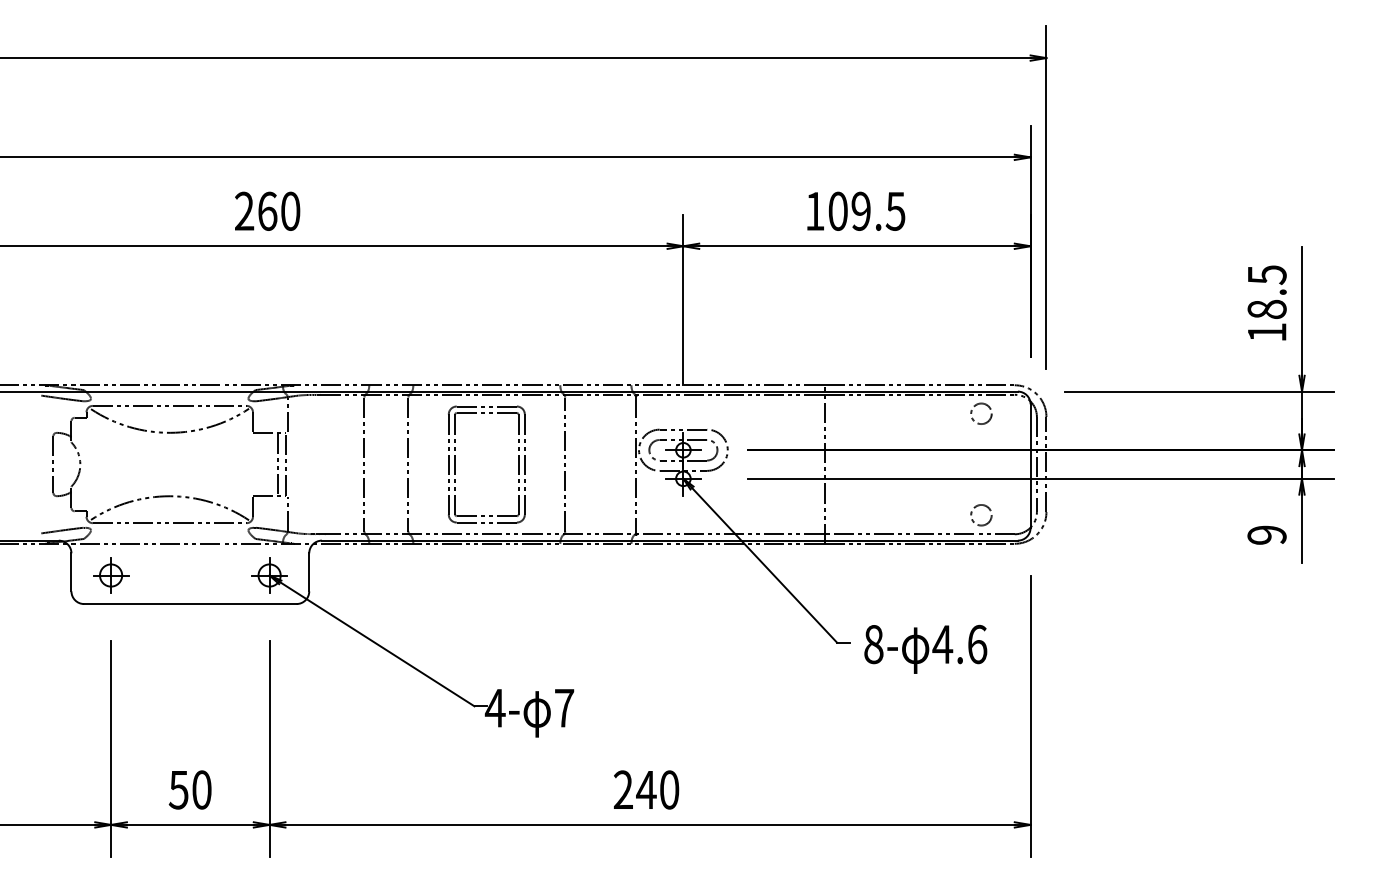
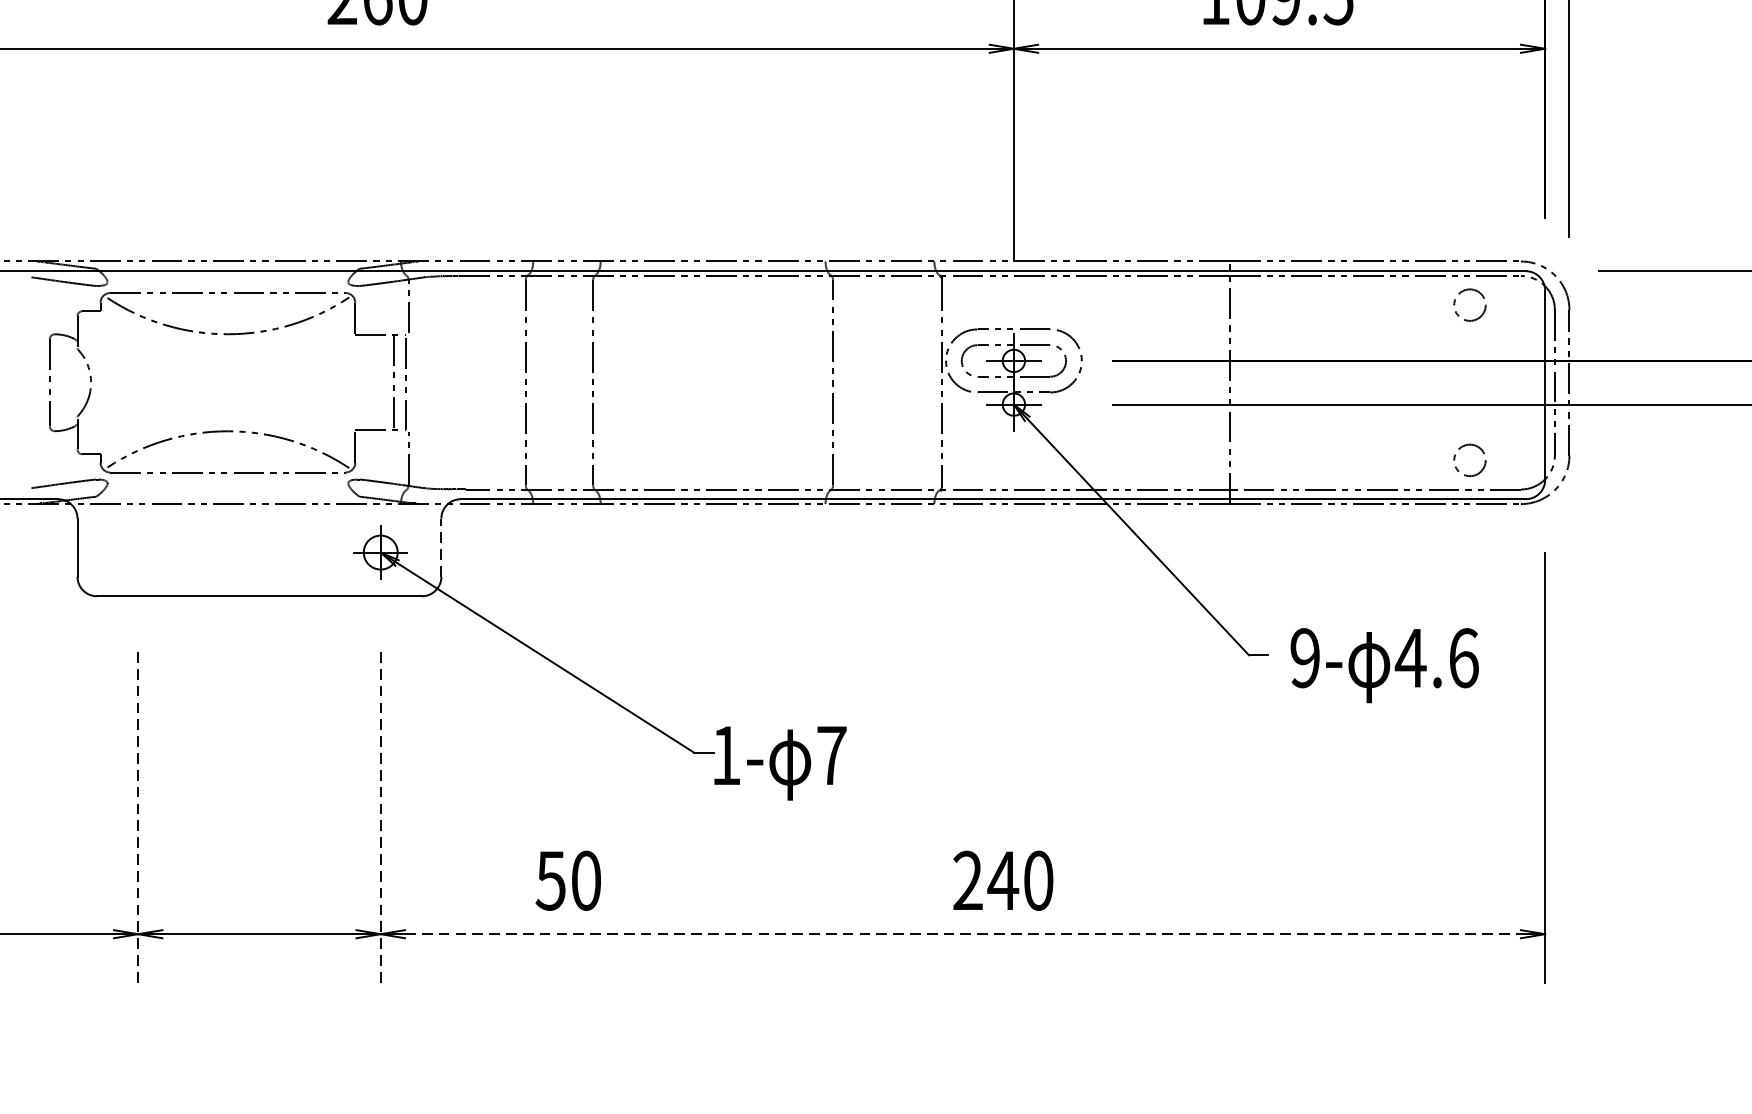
part: (455, 464) -> (665, 382), removed
line: (309, 571) -> (441, 546), solid -> dashed
part: (111, 575) -> (138, 552), removed
text: (873, 644) -> (1304, 658), 8- -> 9-
text: (494, 708) -> (724, 756), 4- -> 1-
line: (111, 749) -> (138, 818), solid -> dashed
line: (269, 749) -> (380, 818), solid -> dashed
text: (189, 789) -> (567, 880), moved
text: (646, 789) -> (1003, 880), moved
line: (650, 824) -> (963, 933), solid -> dashed

